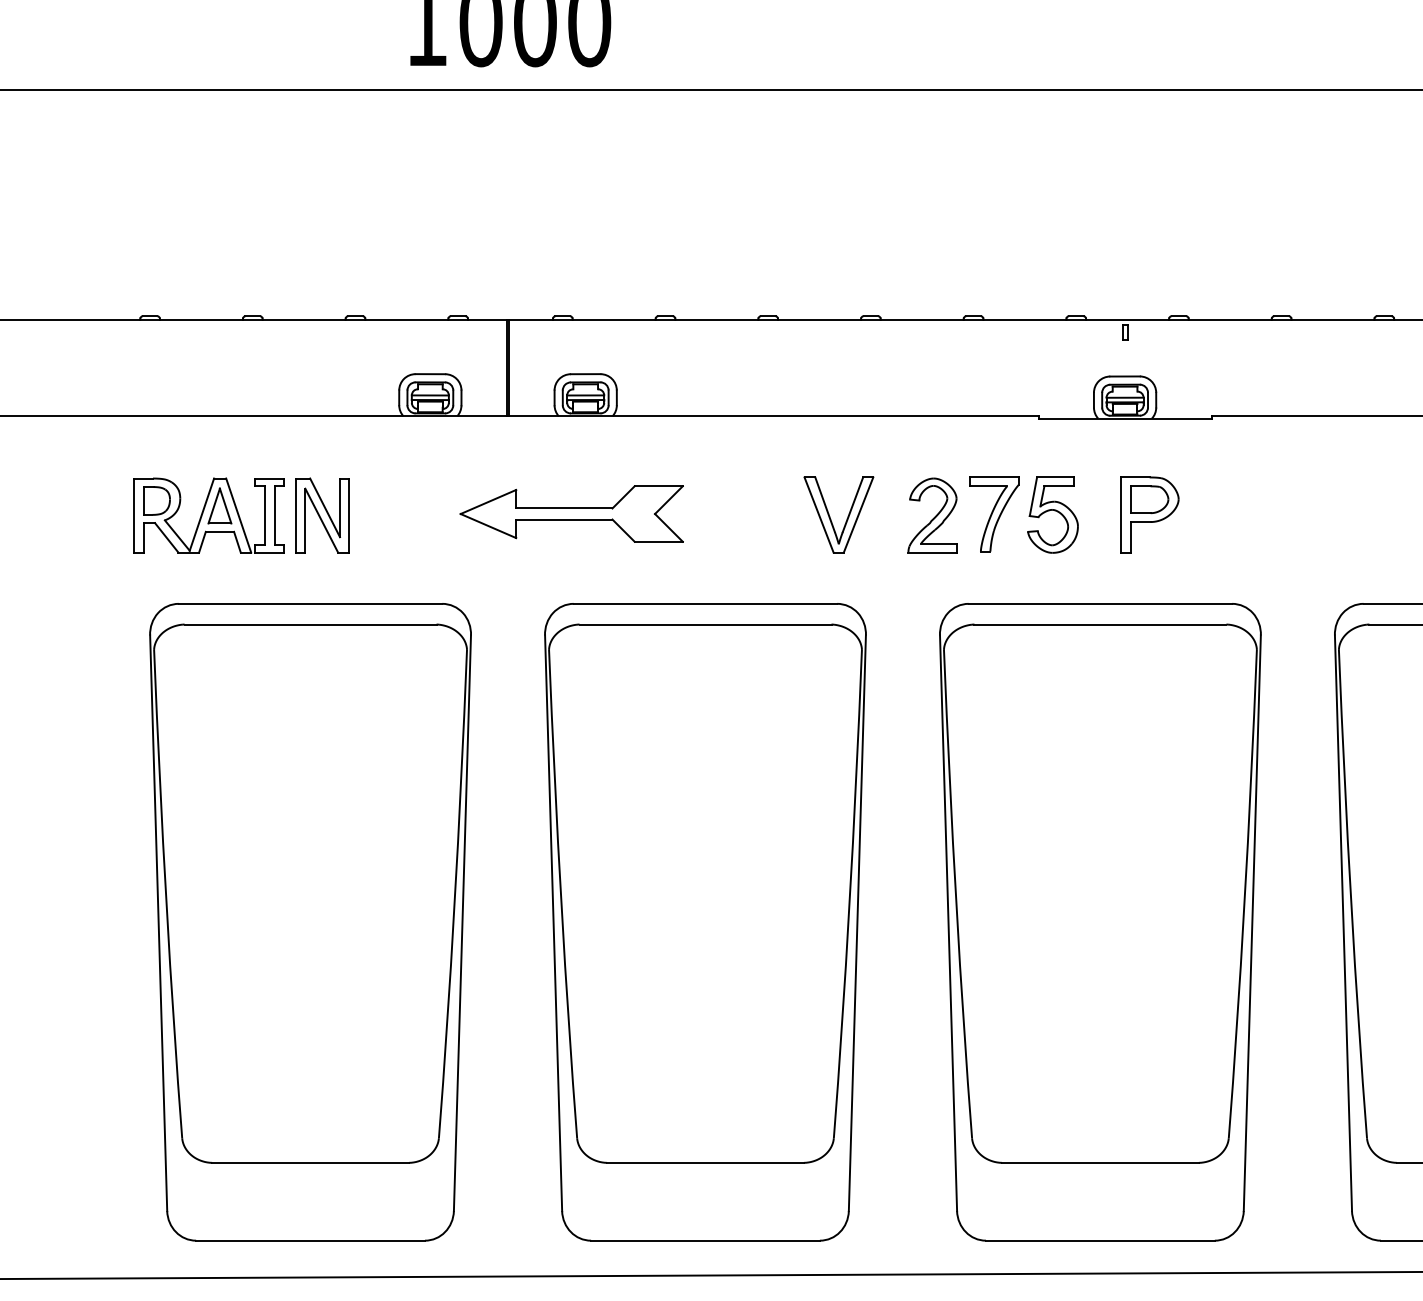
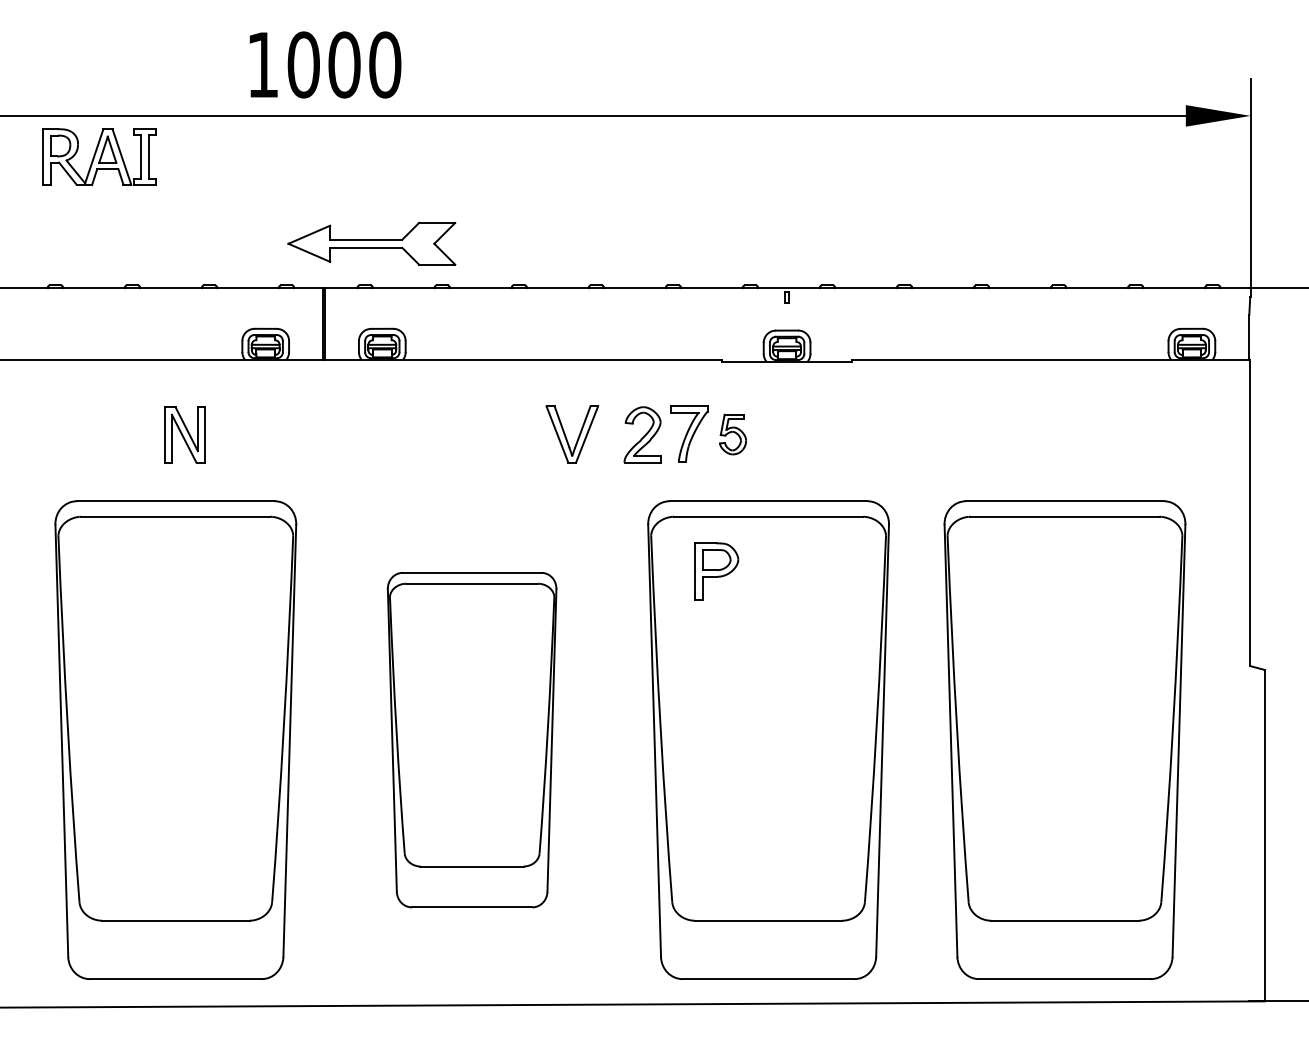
part: (571, 513) -> (371, 243), moved
part: (208, 514) -> (99, 156), moved
part: (1052, 514) -> (732, 434), size x0.7
part: (1149, 514) -> (716, 571), moved
part: (704, 921) -> (471, 739), size x0.7

